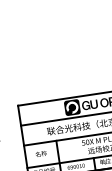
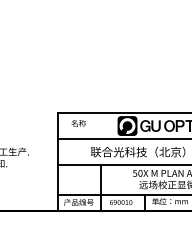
text: (41, 154) -> (78, 123), moved

